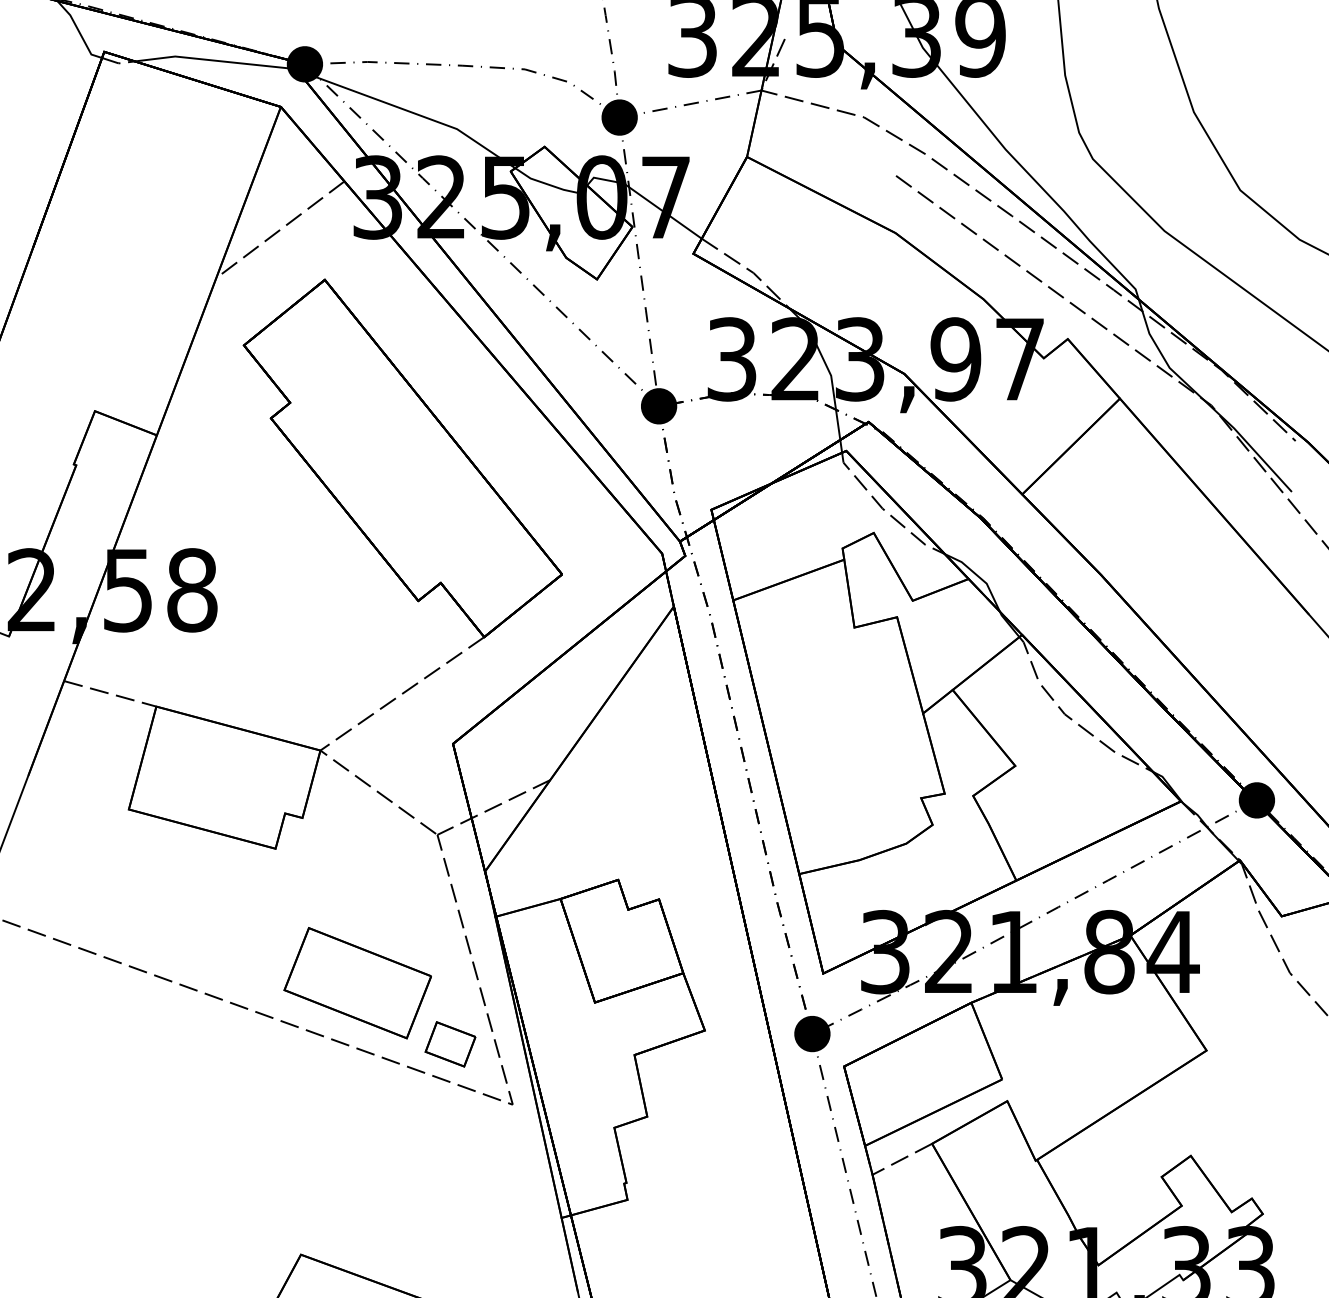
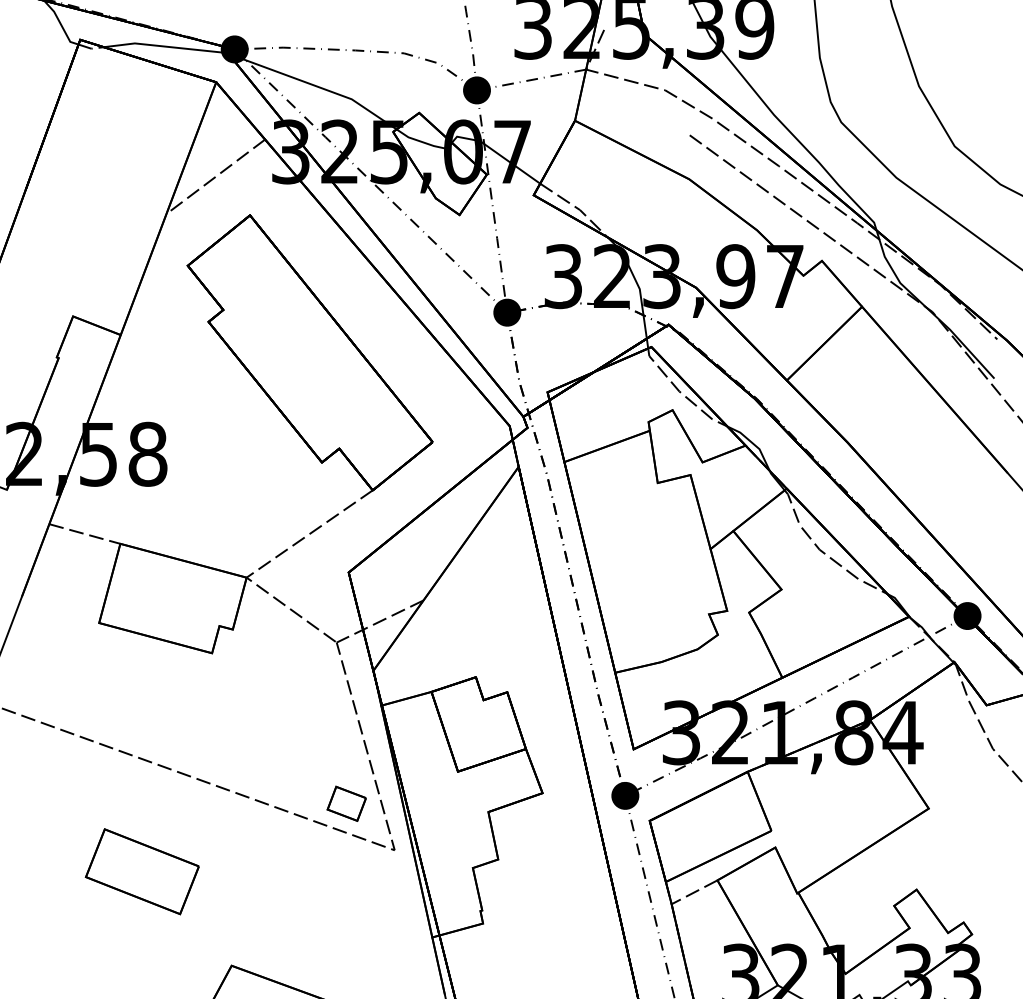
part: (356, 982) -> (141, 871), moved

